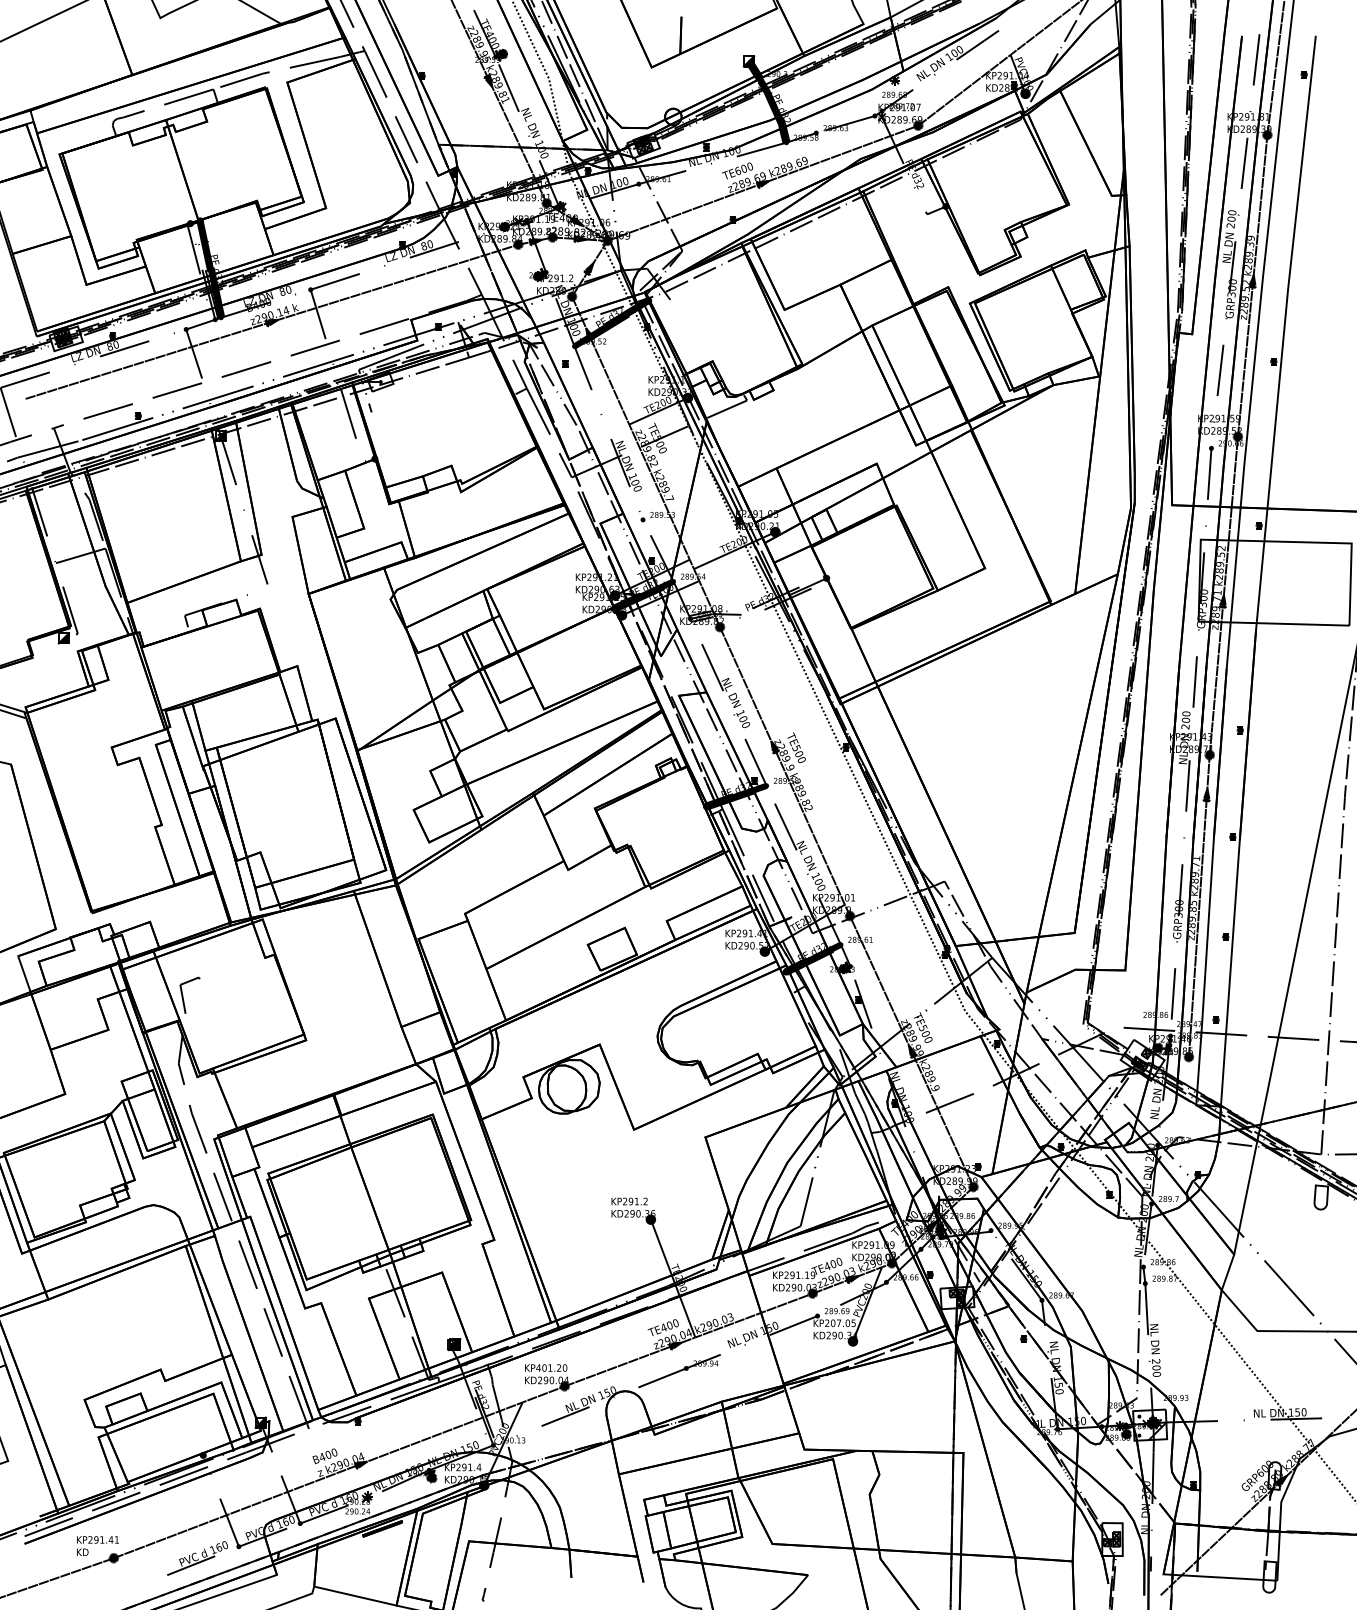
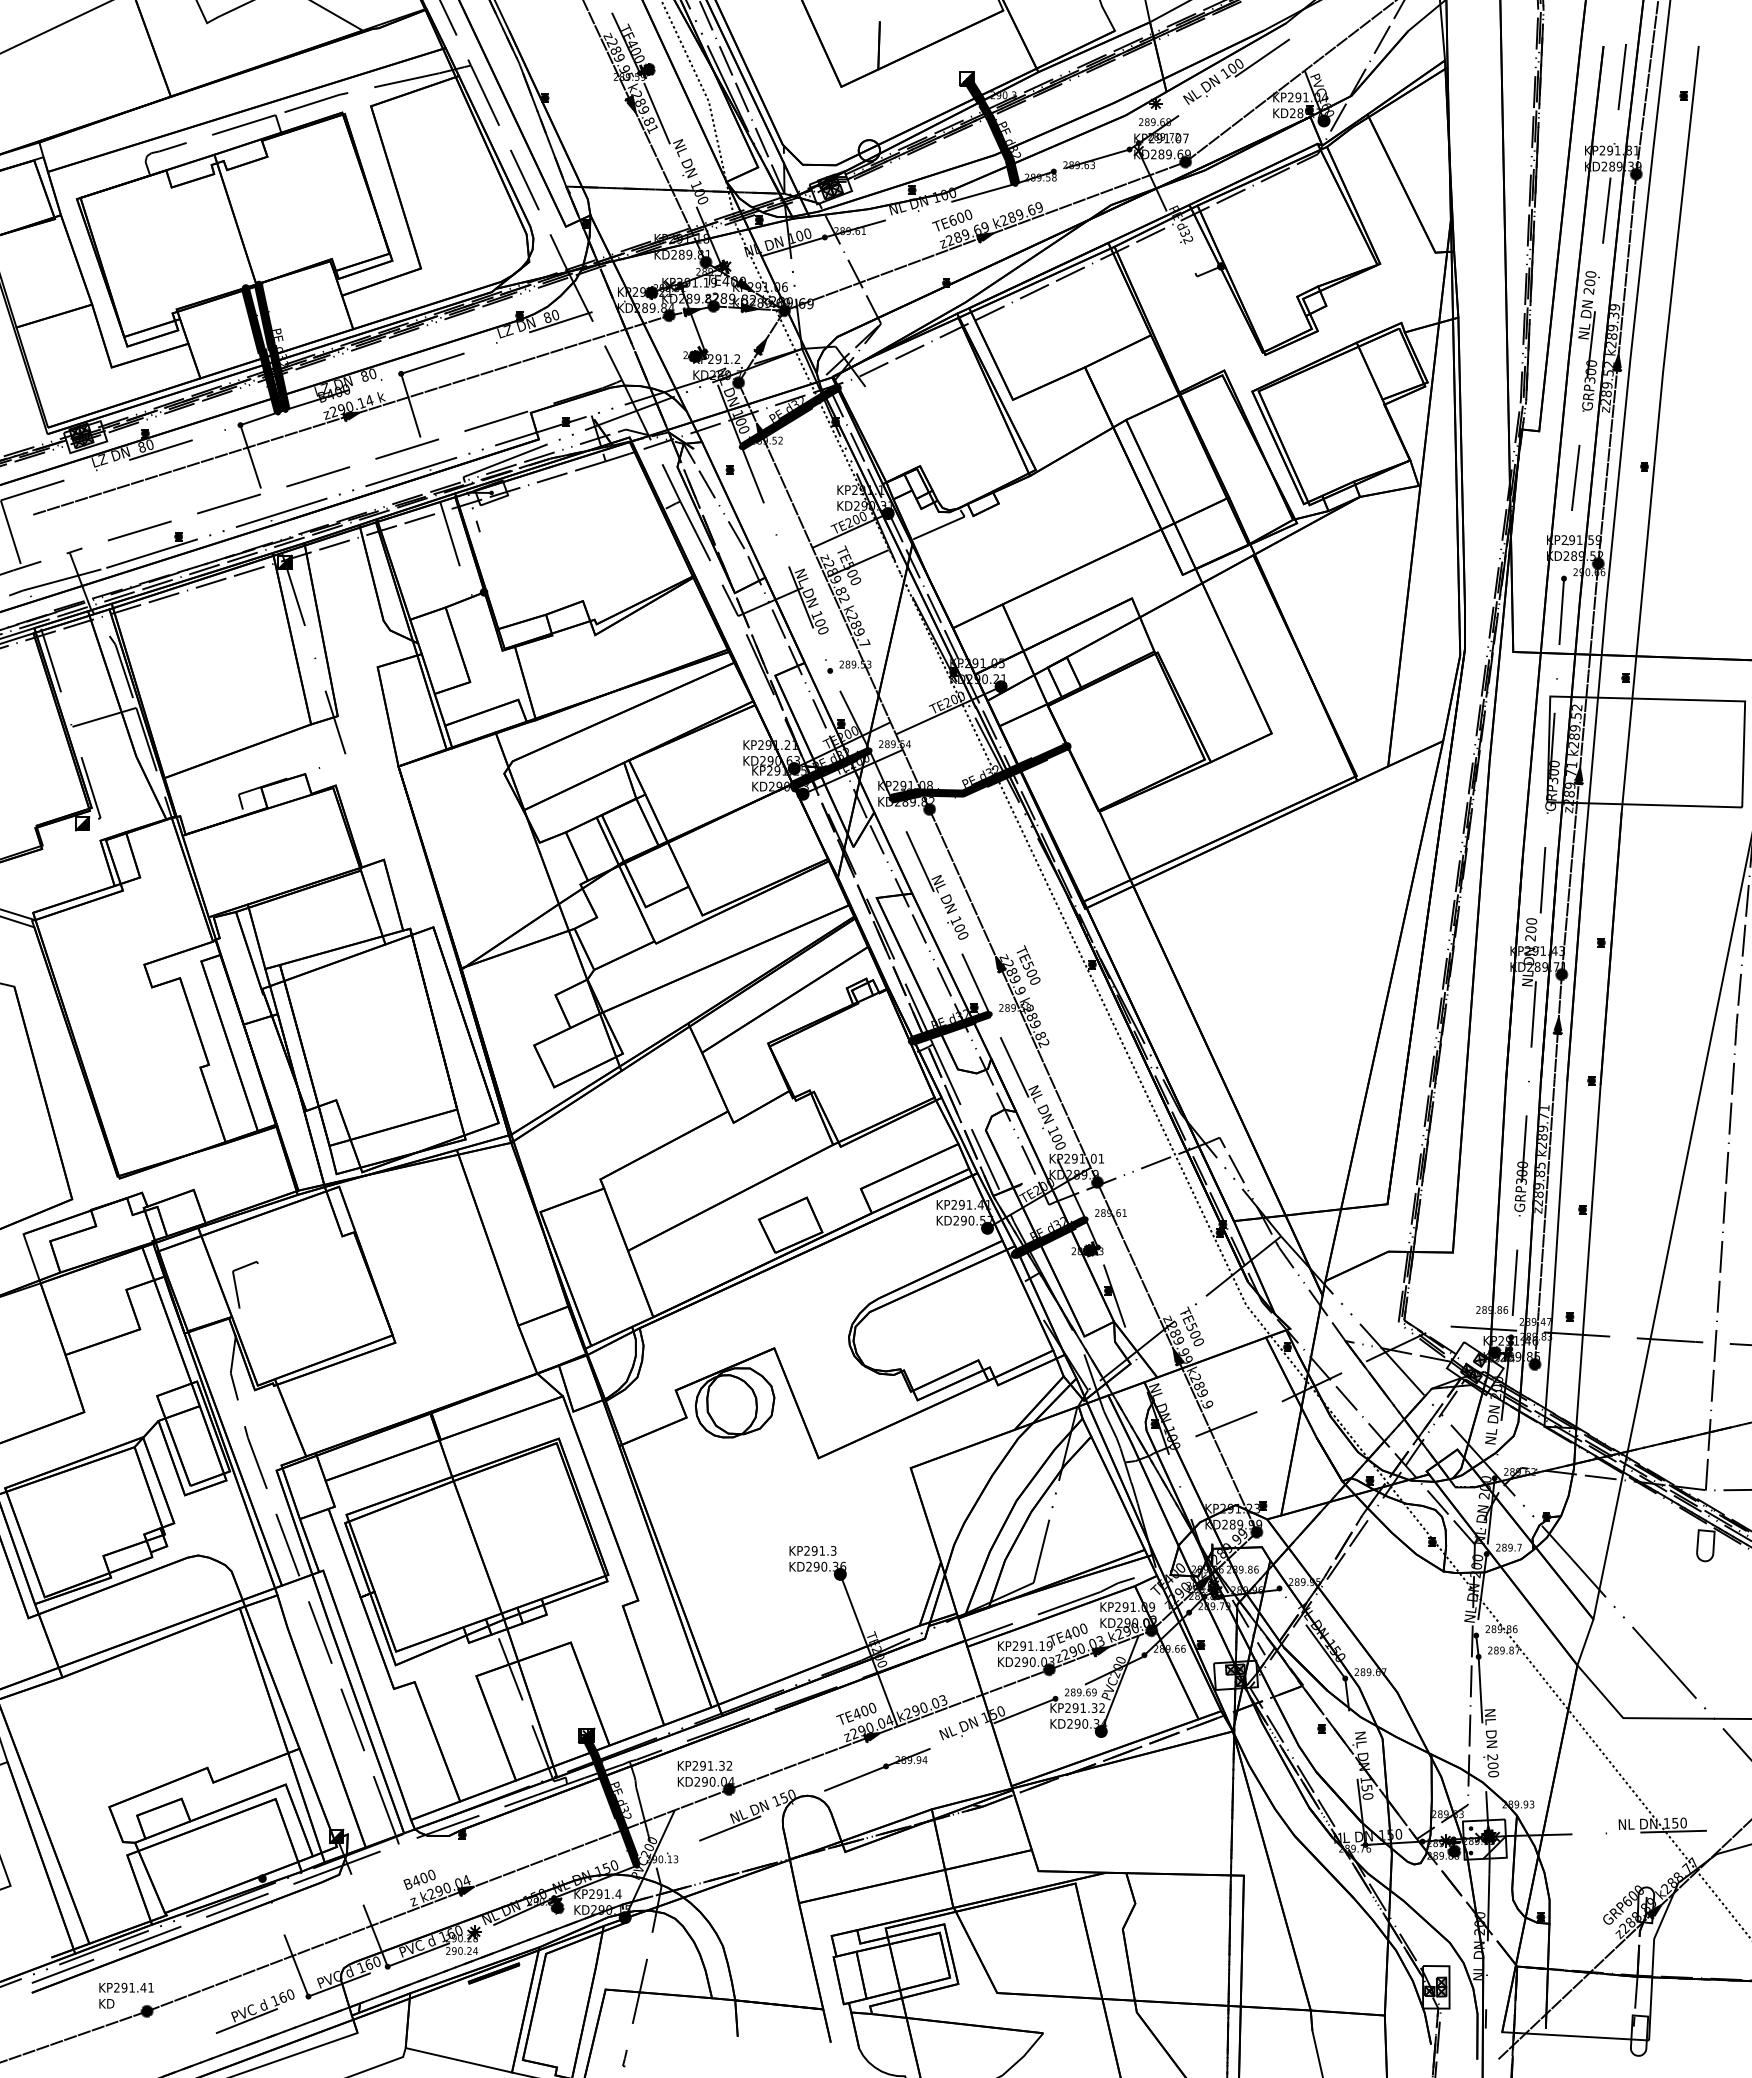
fill: (202, 271) -> (261, 350), added
fill: (758, 598) -> (979, 772), added
text: (645, 1201) -> (833, 1550), KP291.2 -> KP291.3
text: (843, 1323) -> (1088, 1708), KP207.05 -> KP291.32
text: (551, 1367) -> (712, 1765), KP401.20 -> KP291.32
fill: (473, 1395) -> (611, 1801), added

